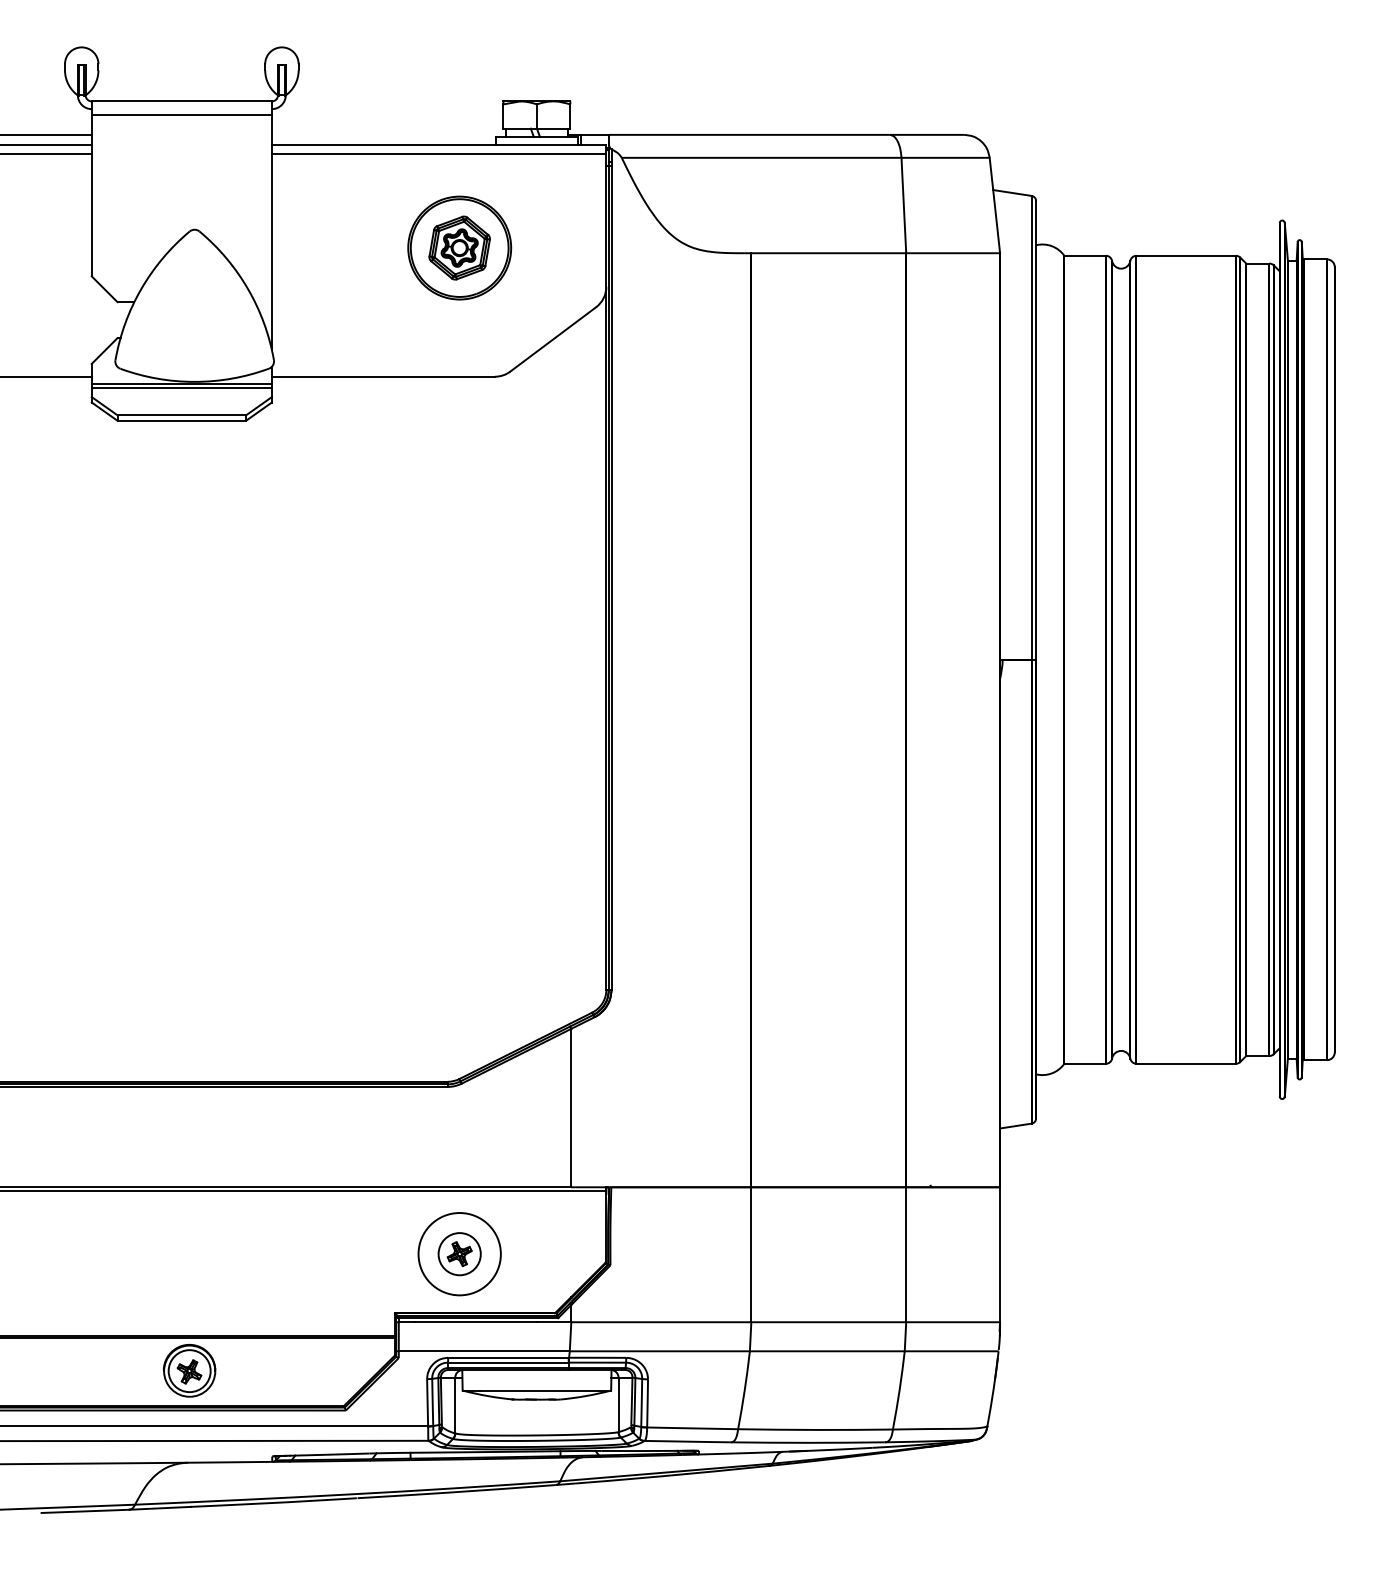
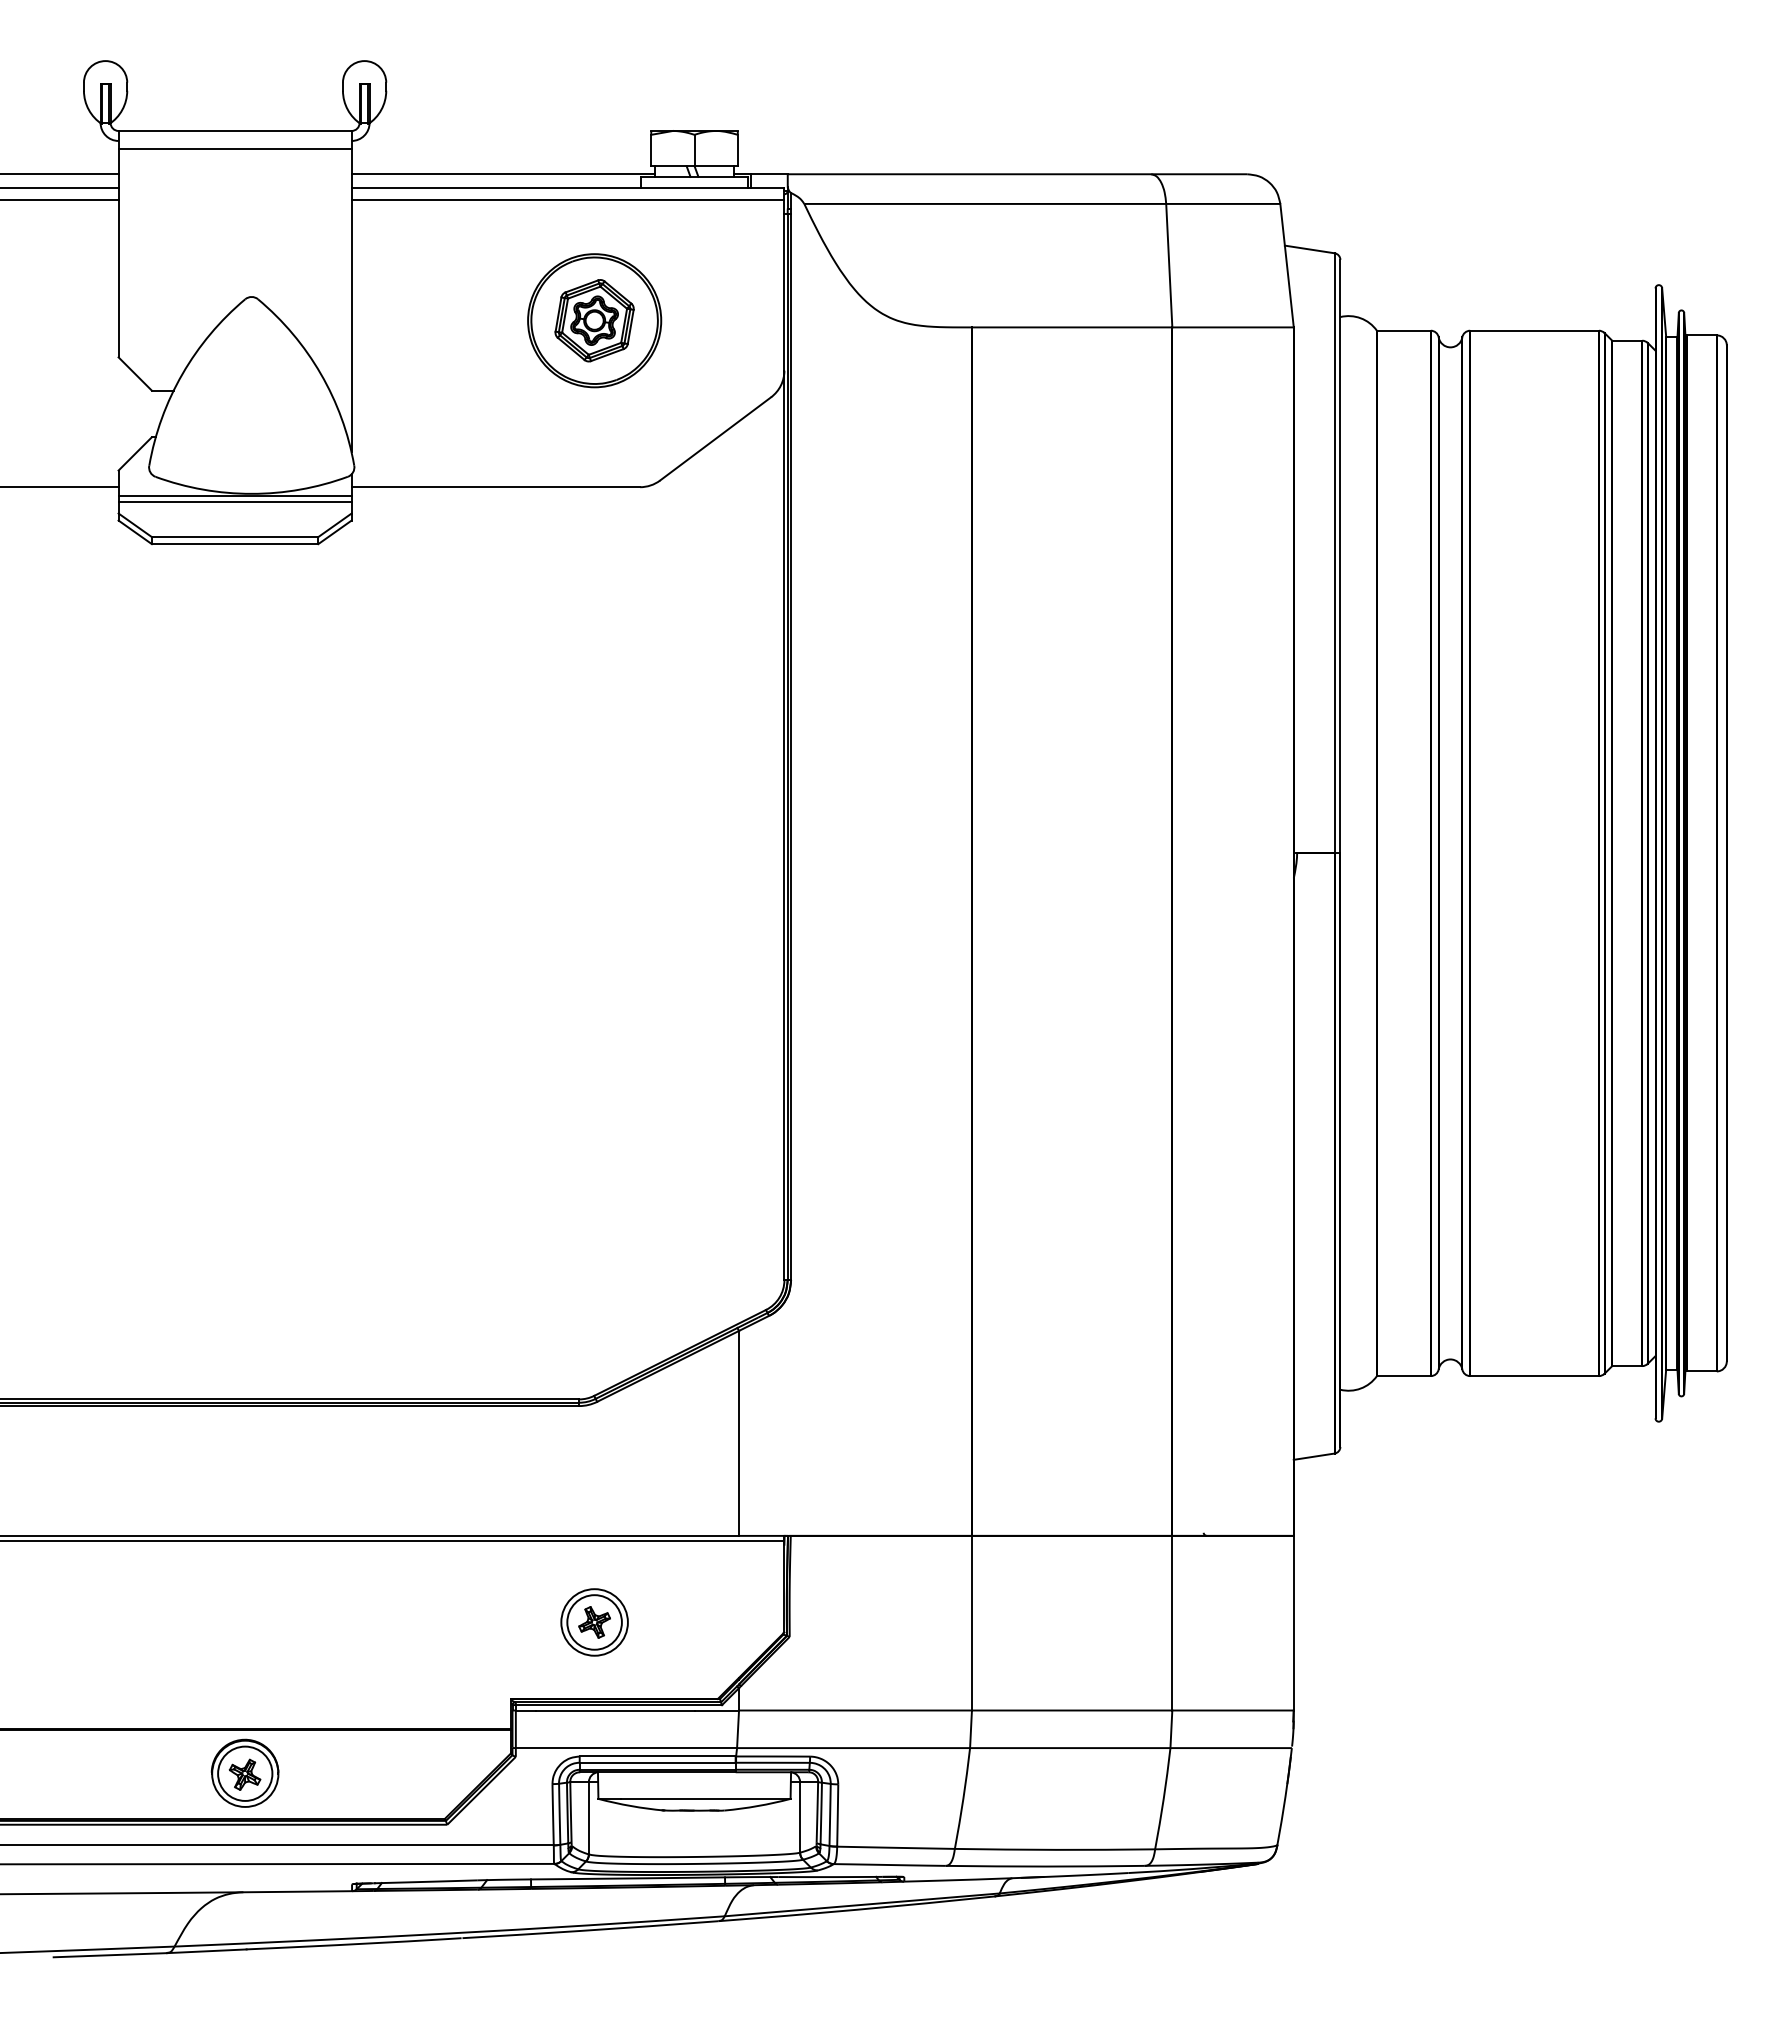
line: (388, 135) -> (502, 174), added
circle: (459, 1254) -> (594, 1622), size x0.62

